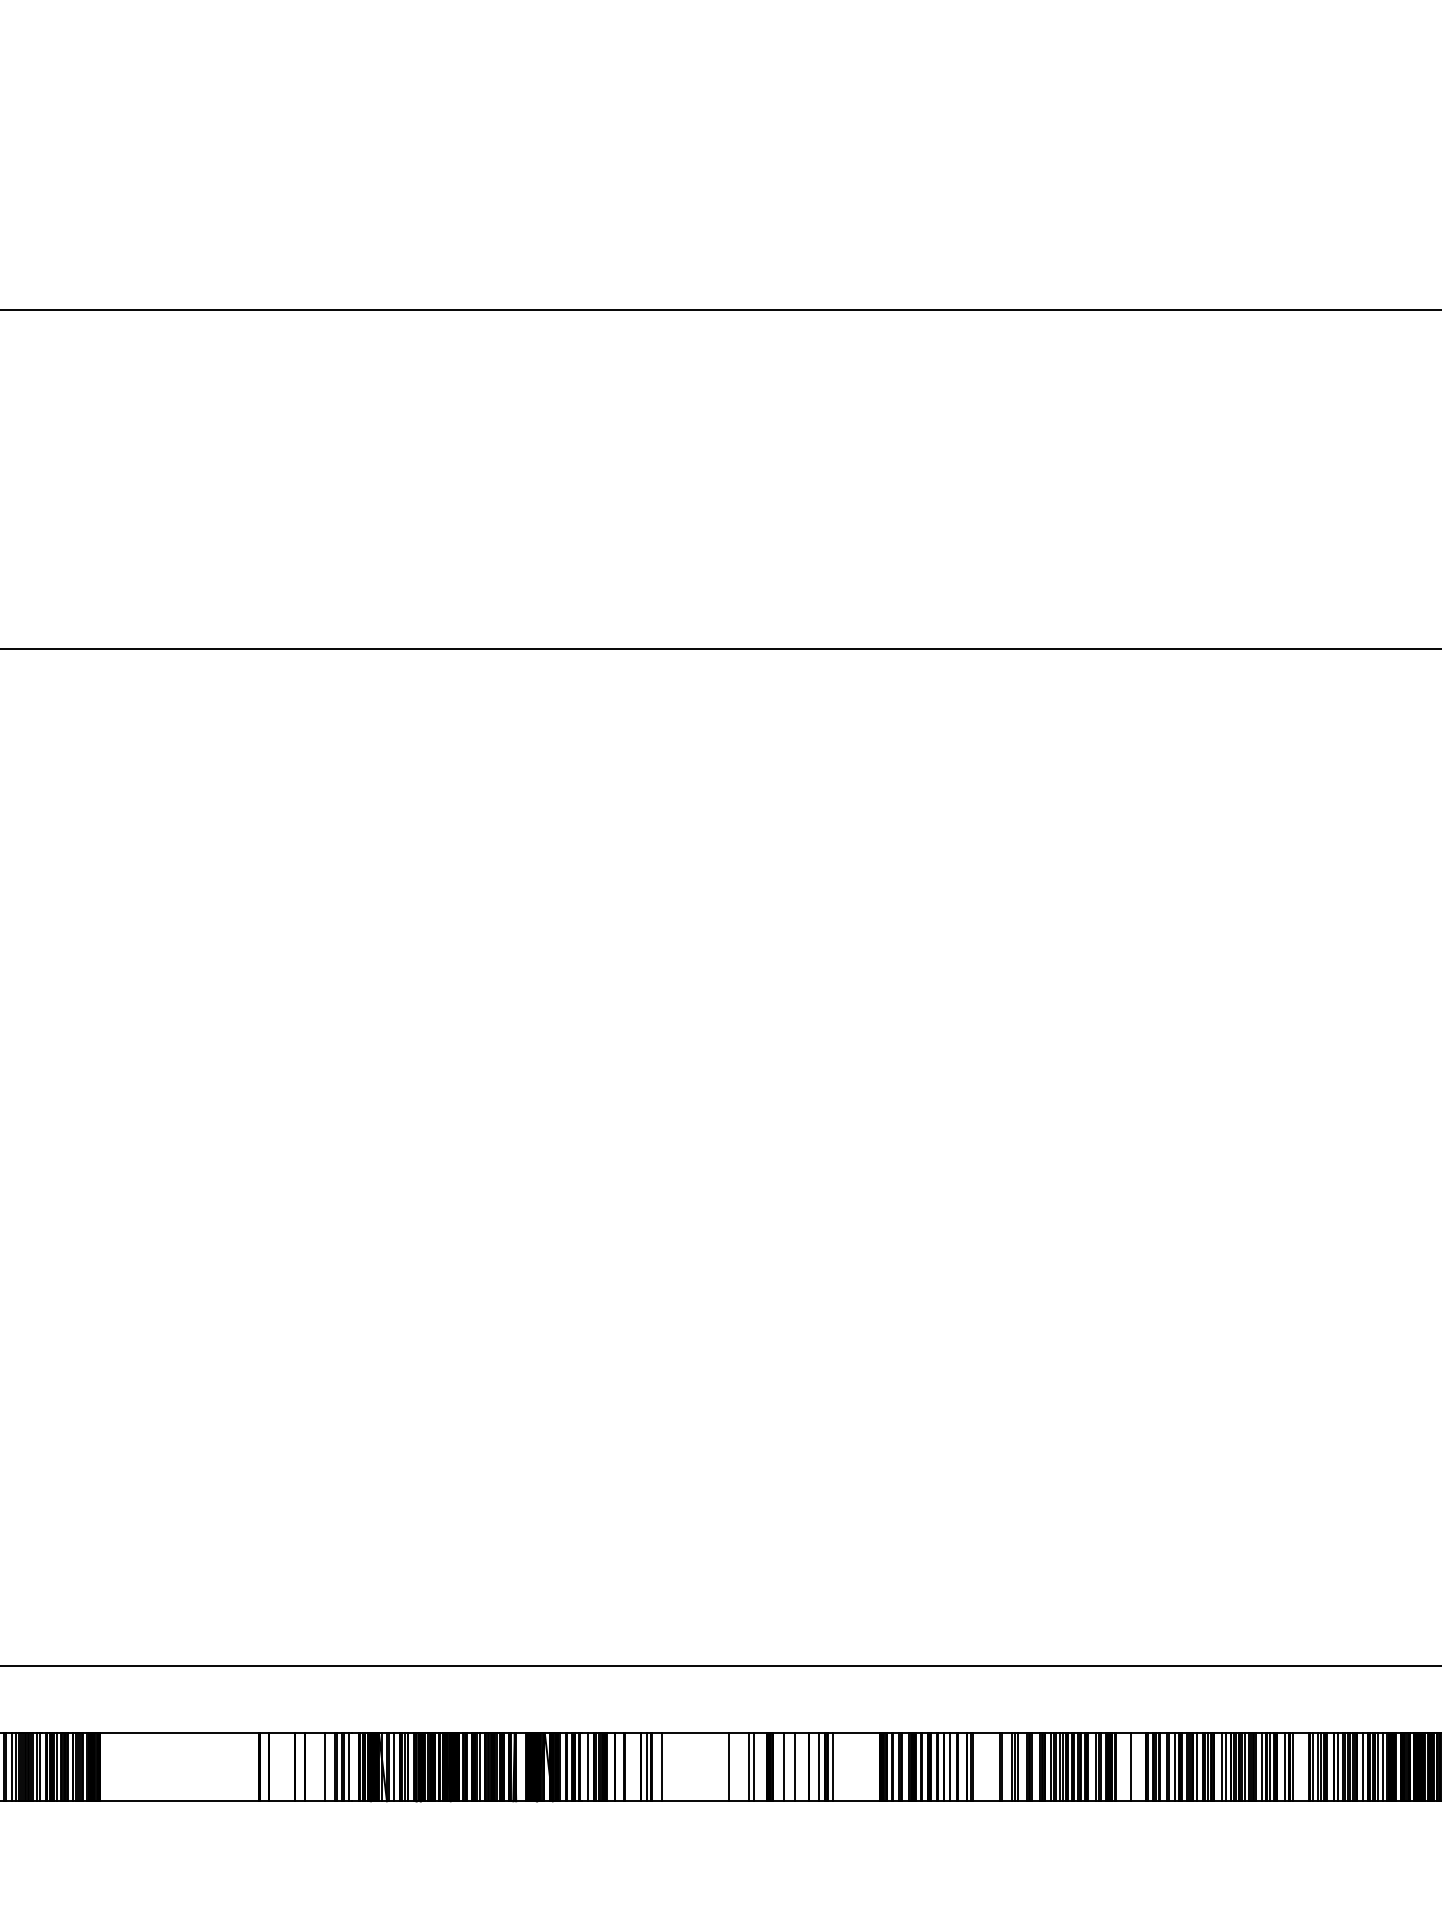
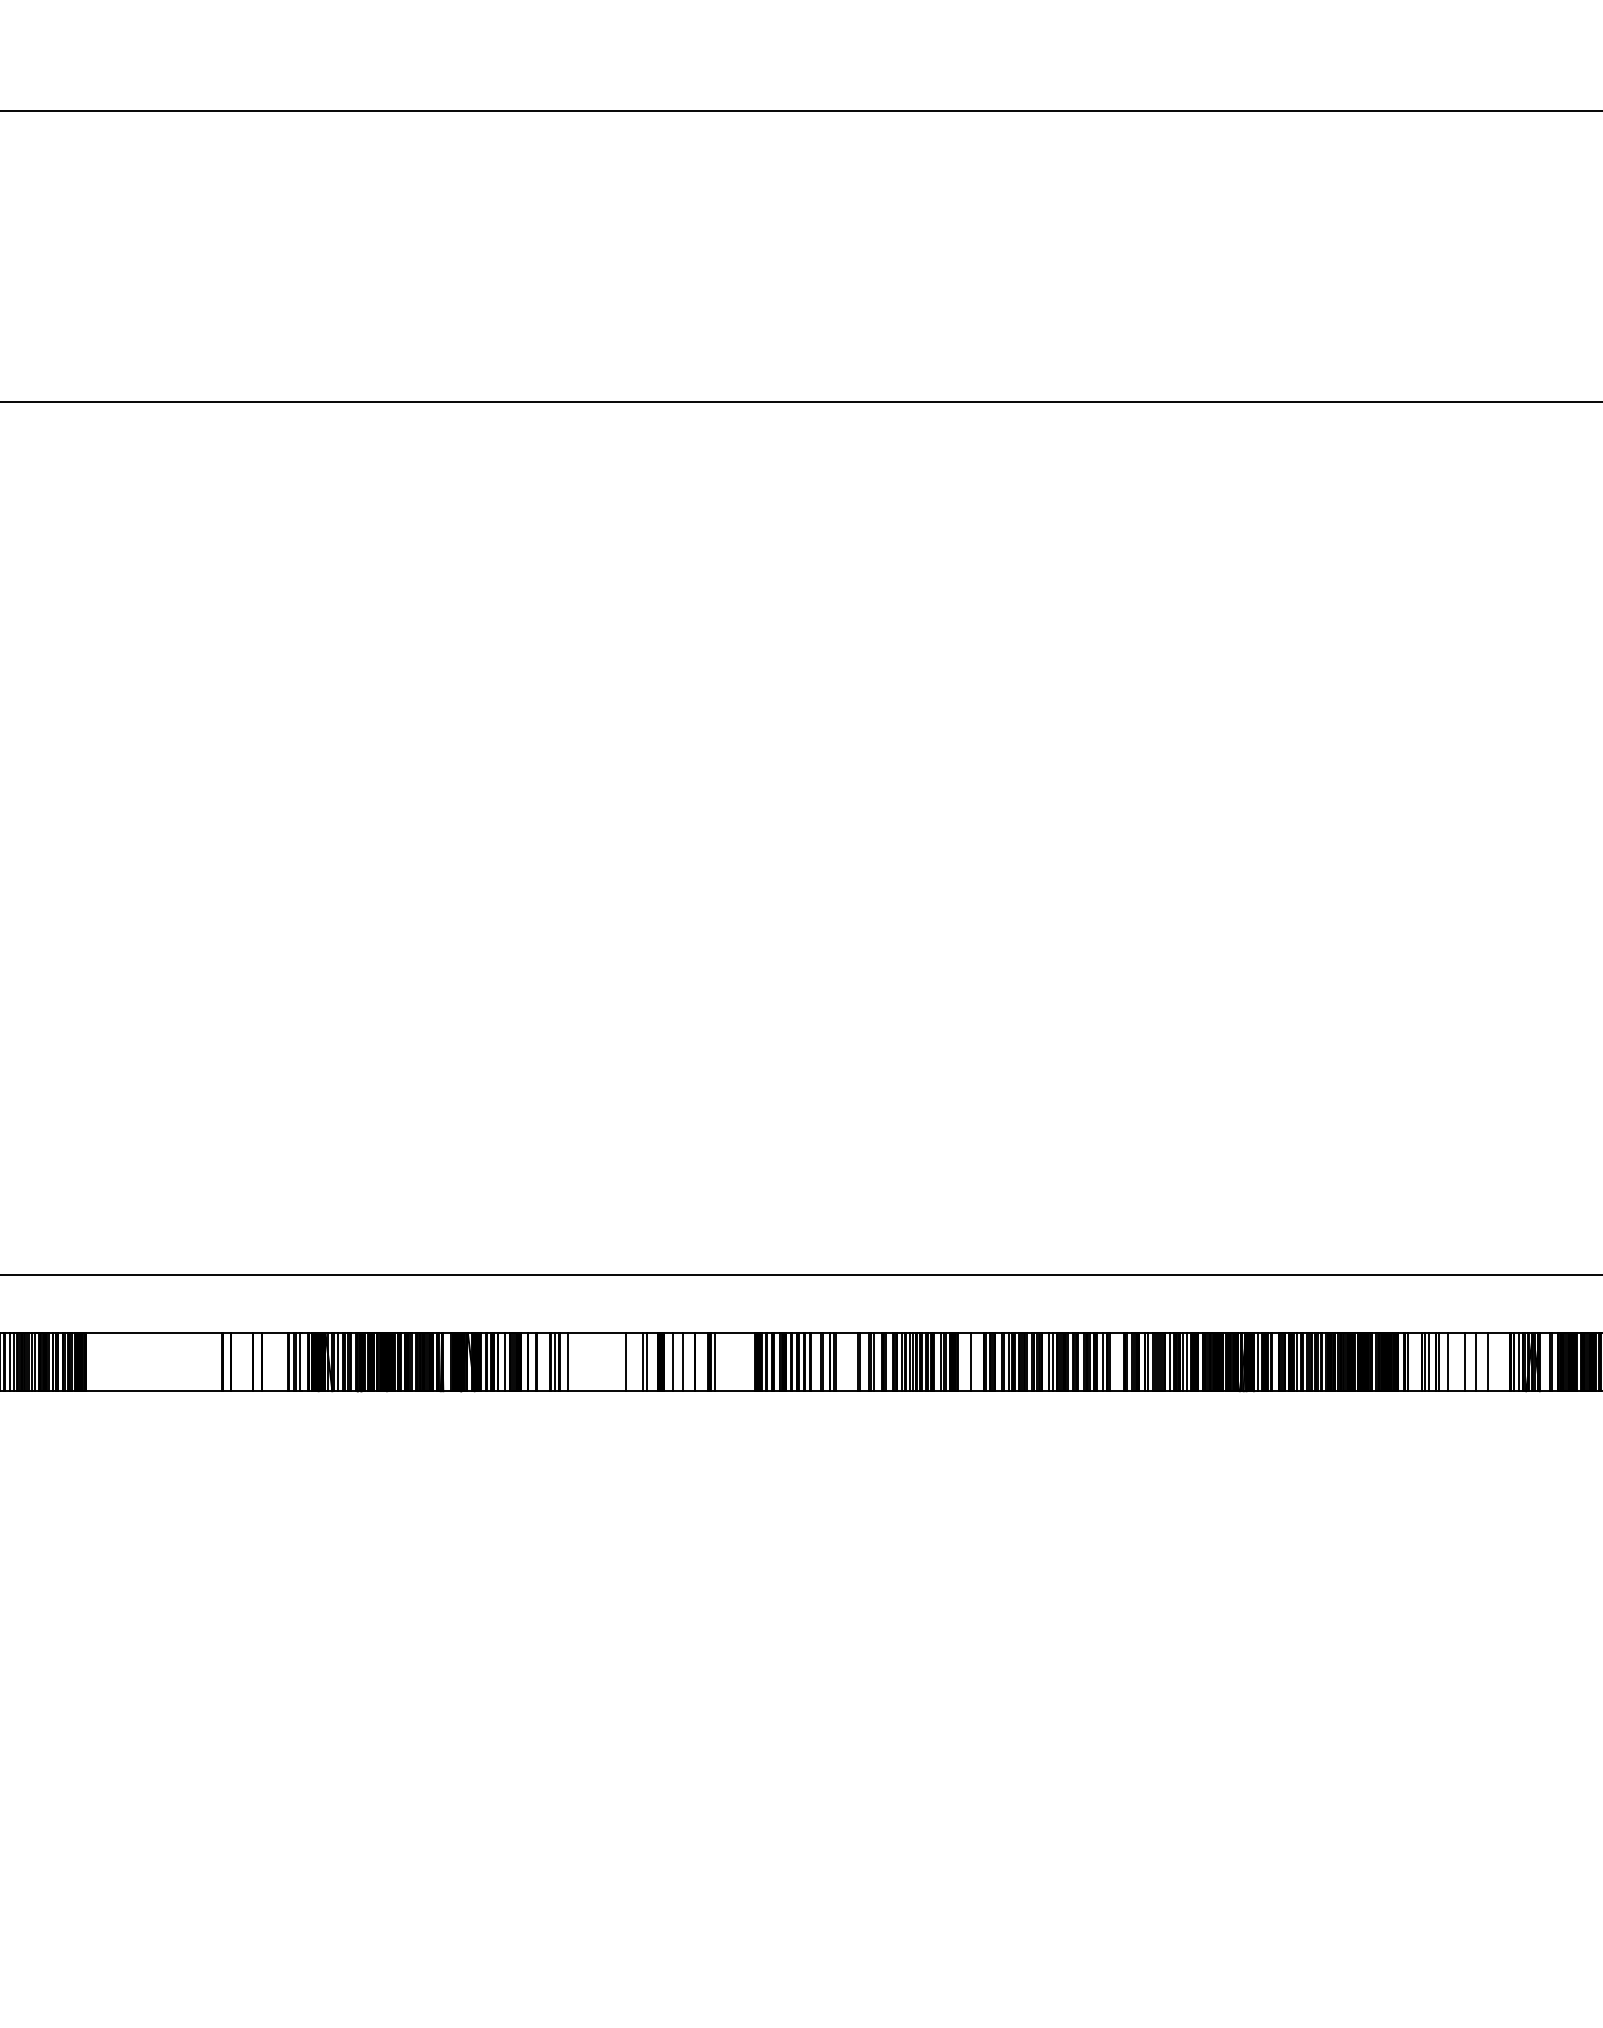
line: (325, 1767) -> (279, 1362), removed
line: (819, 1767) -> (703, 1362), removed
line: (949, 1767) -> (815, 1362), removed

